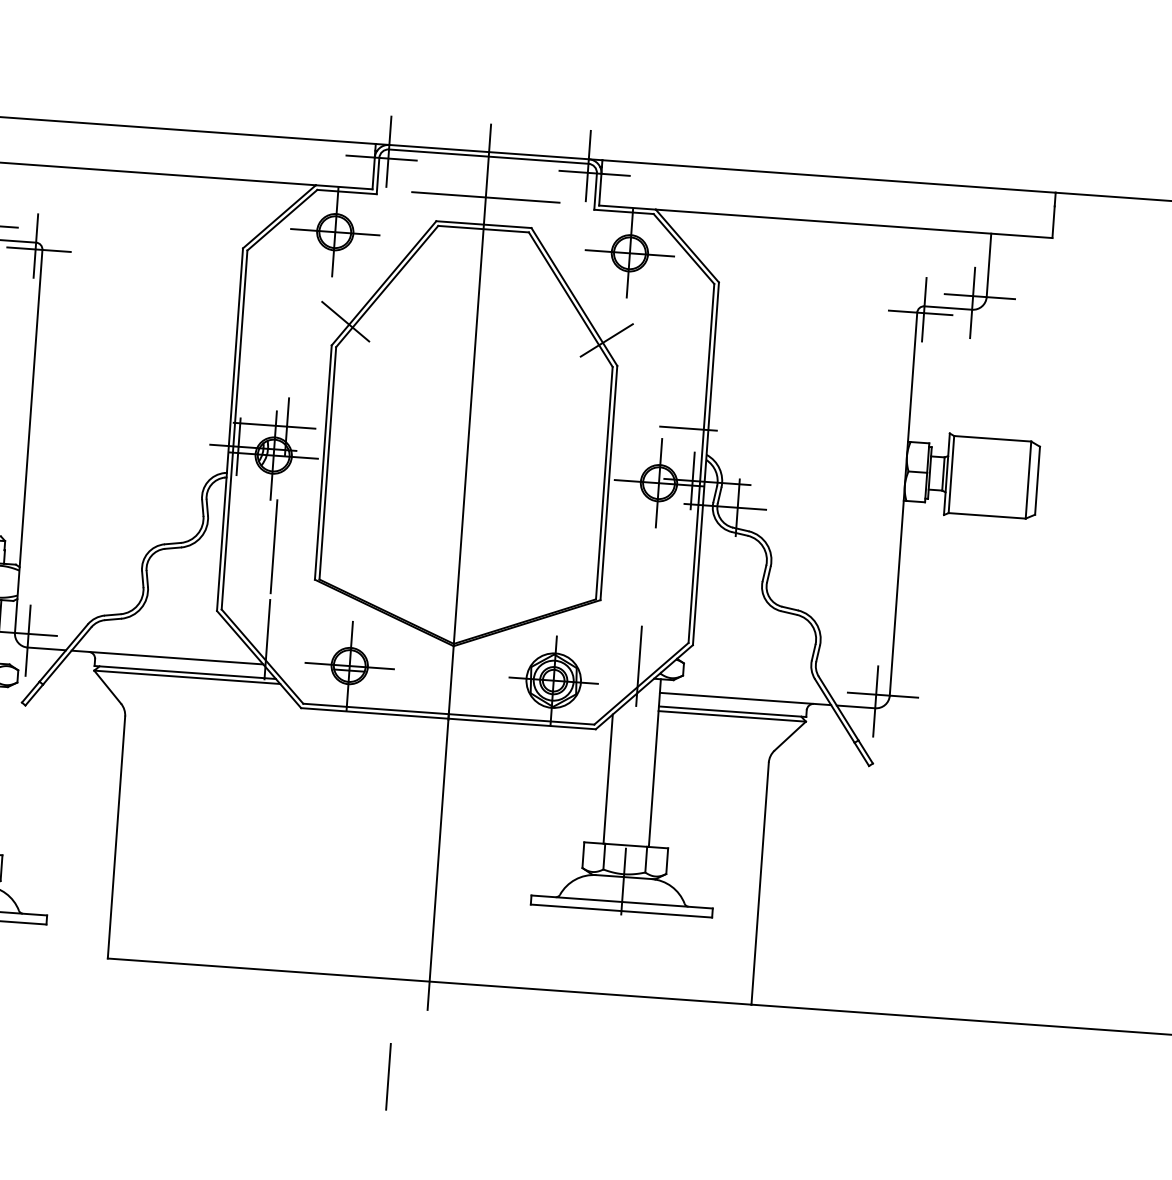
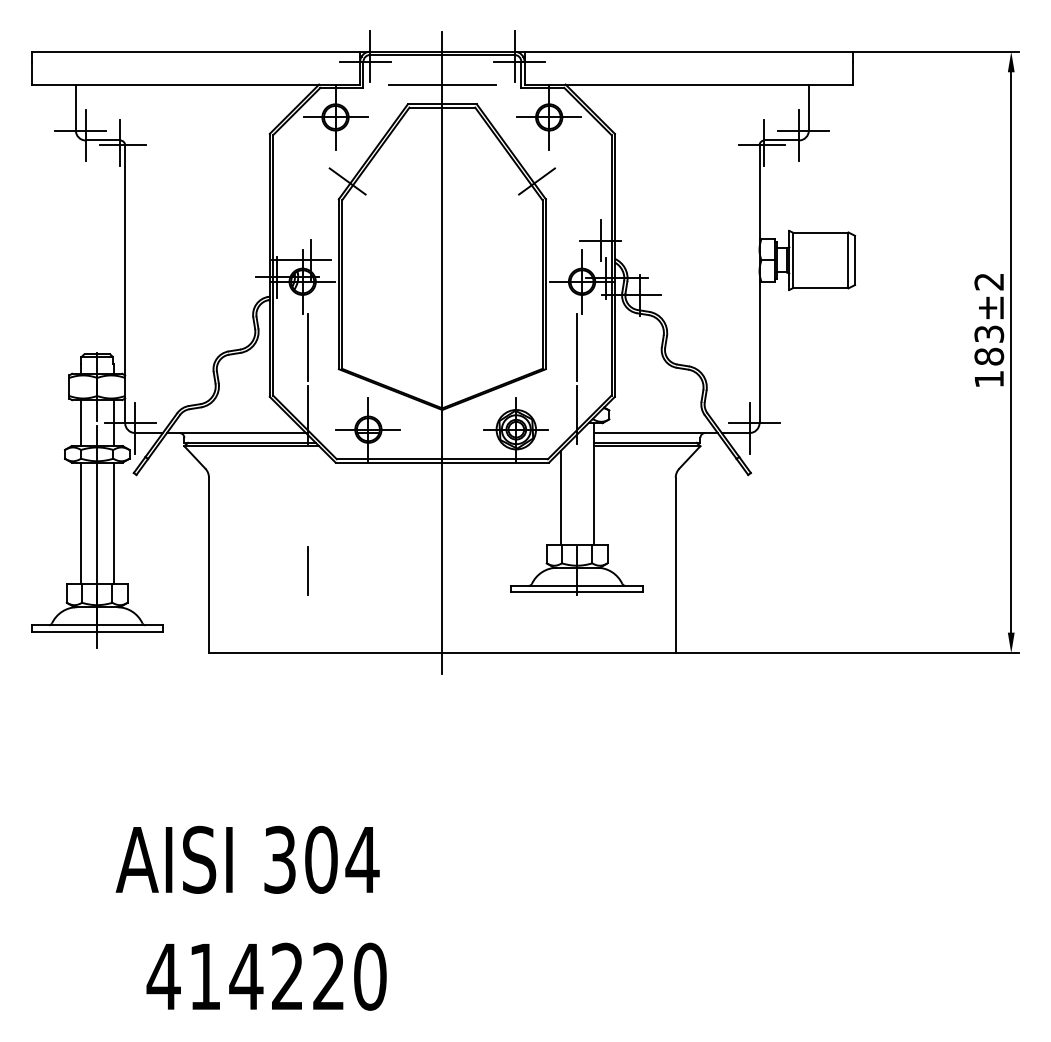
line: (688, 428) -> (600, 240), added
line: (646, 573) -> (577, 347), added
line: (388, 1076) -> (307, 570), moved

